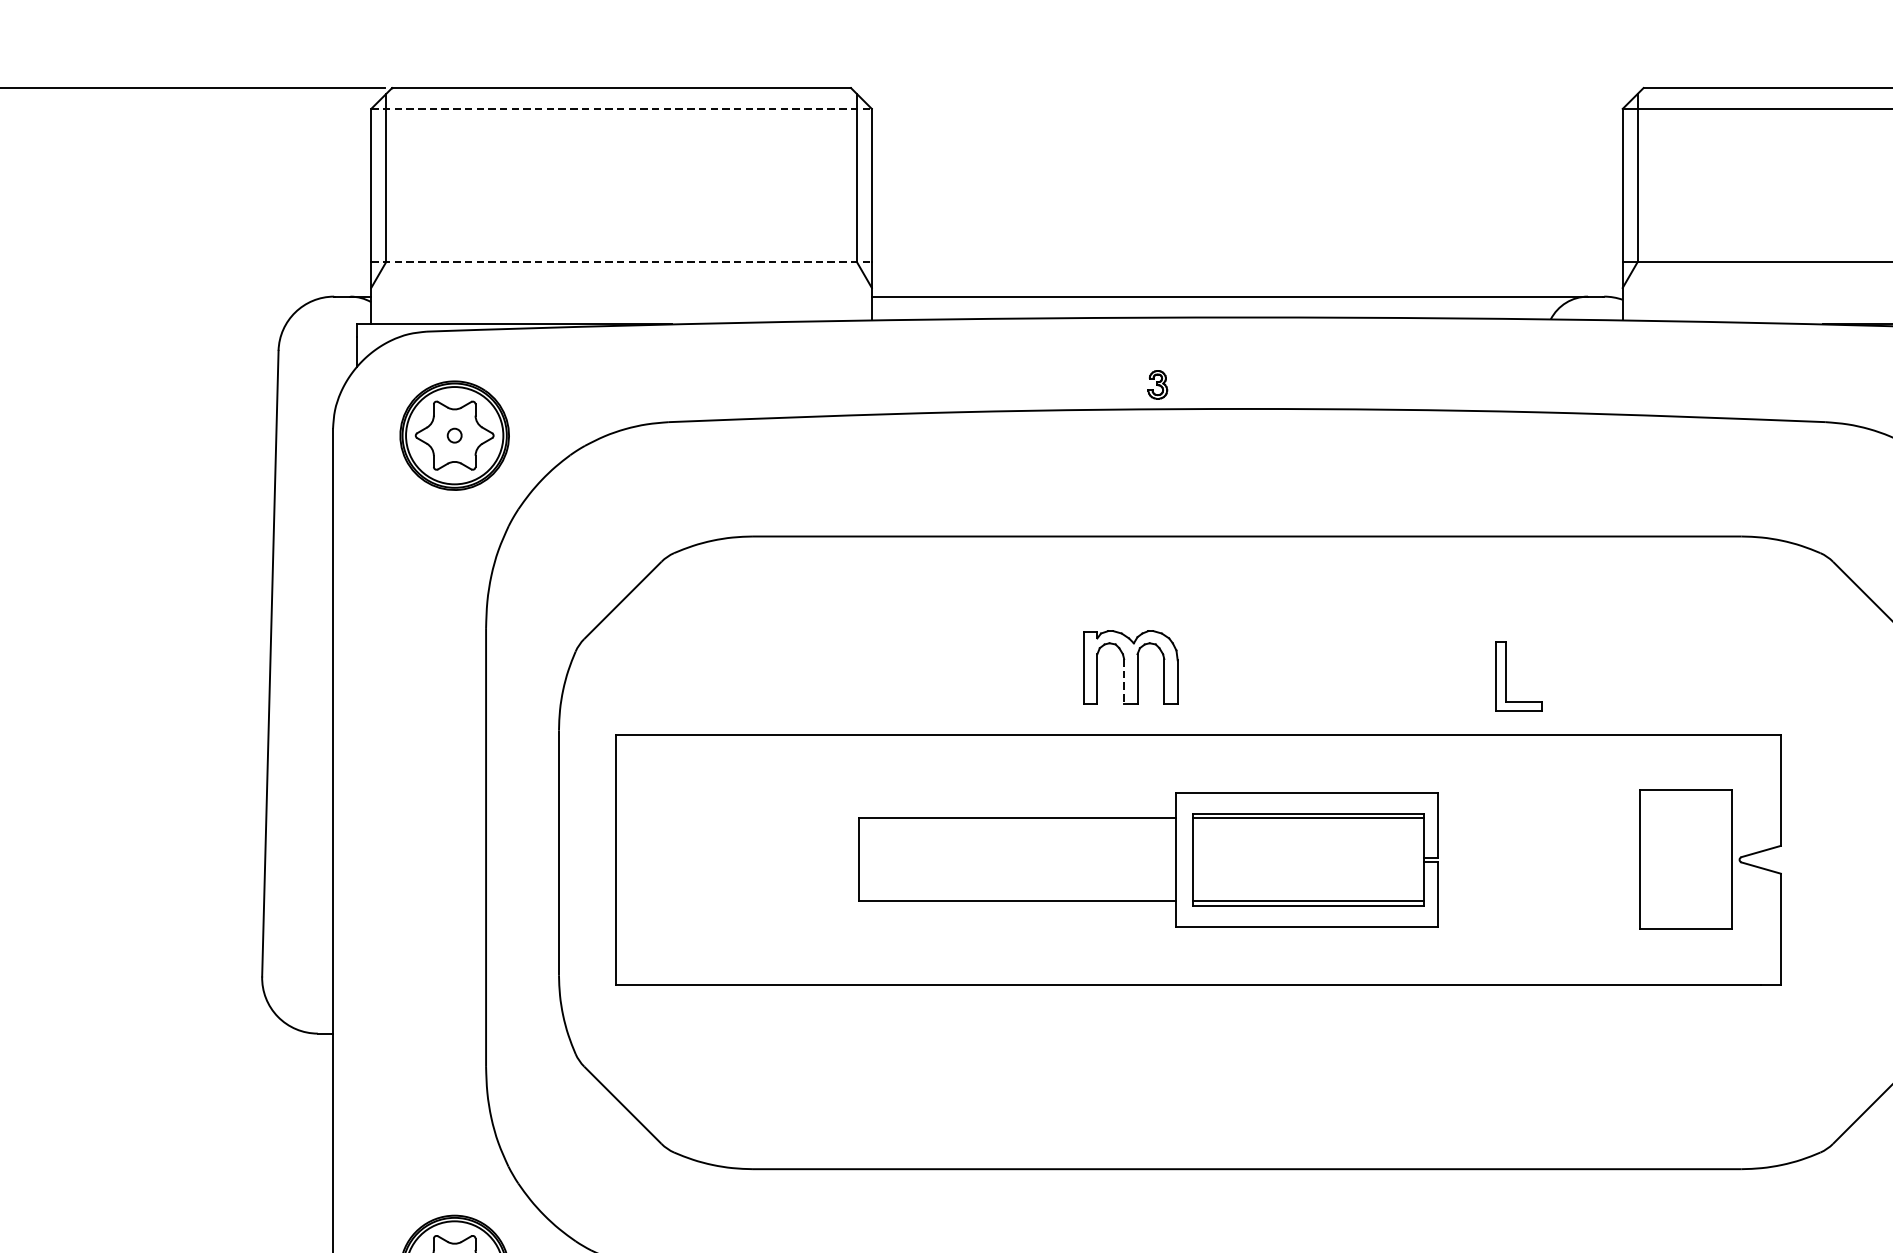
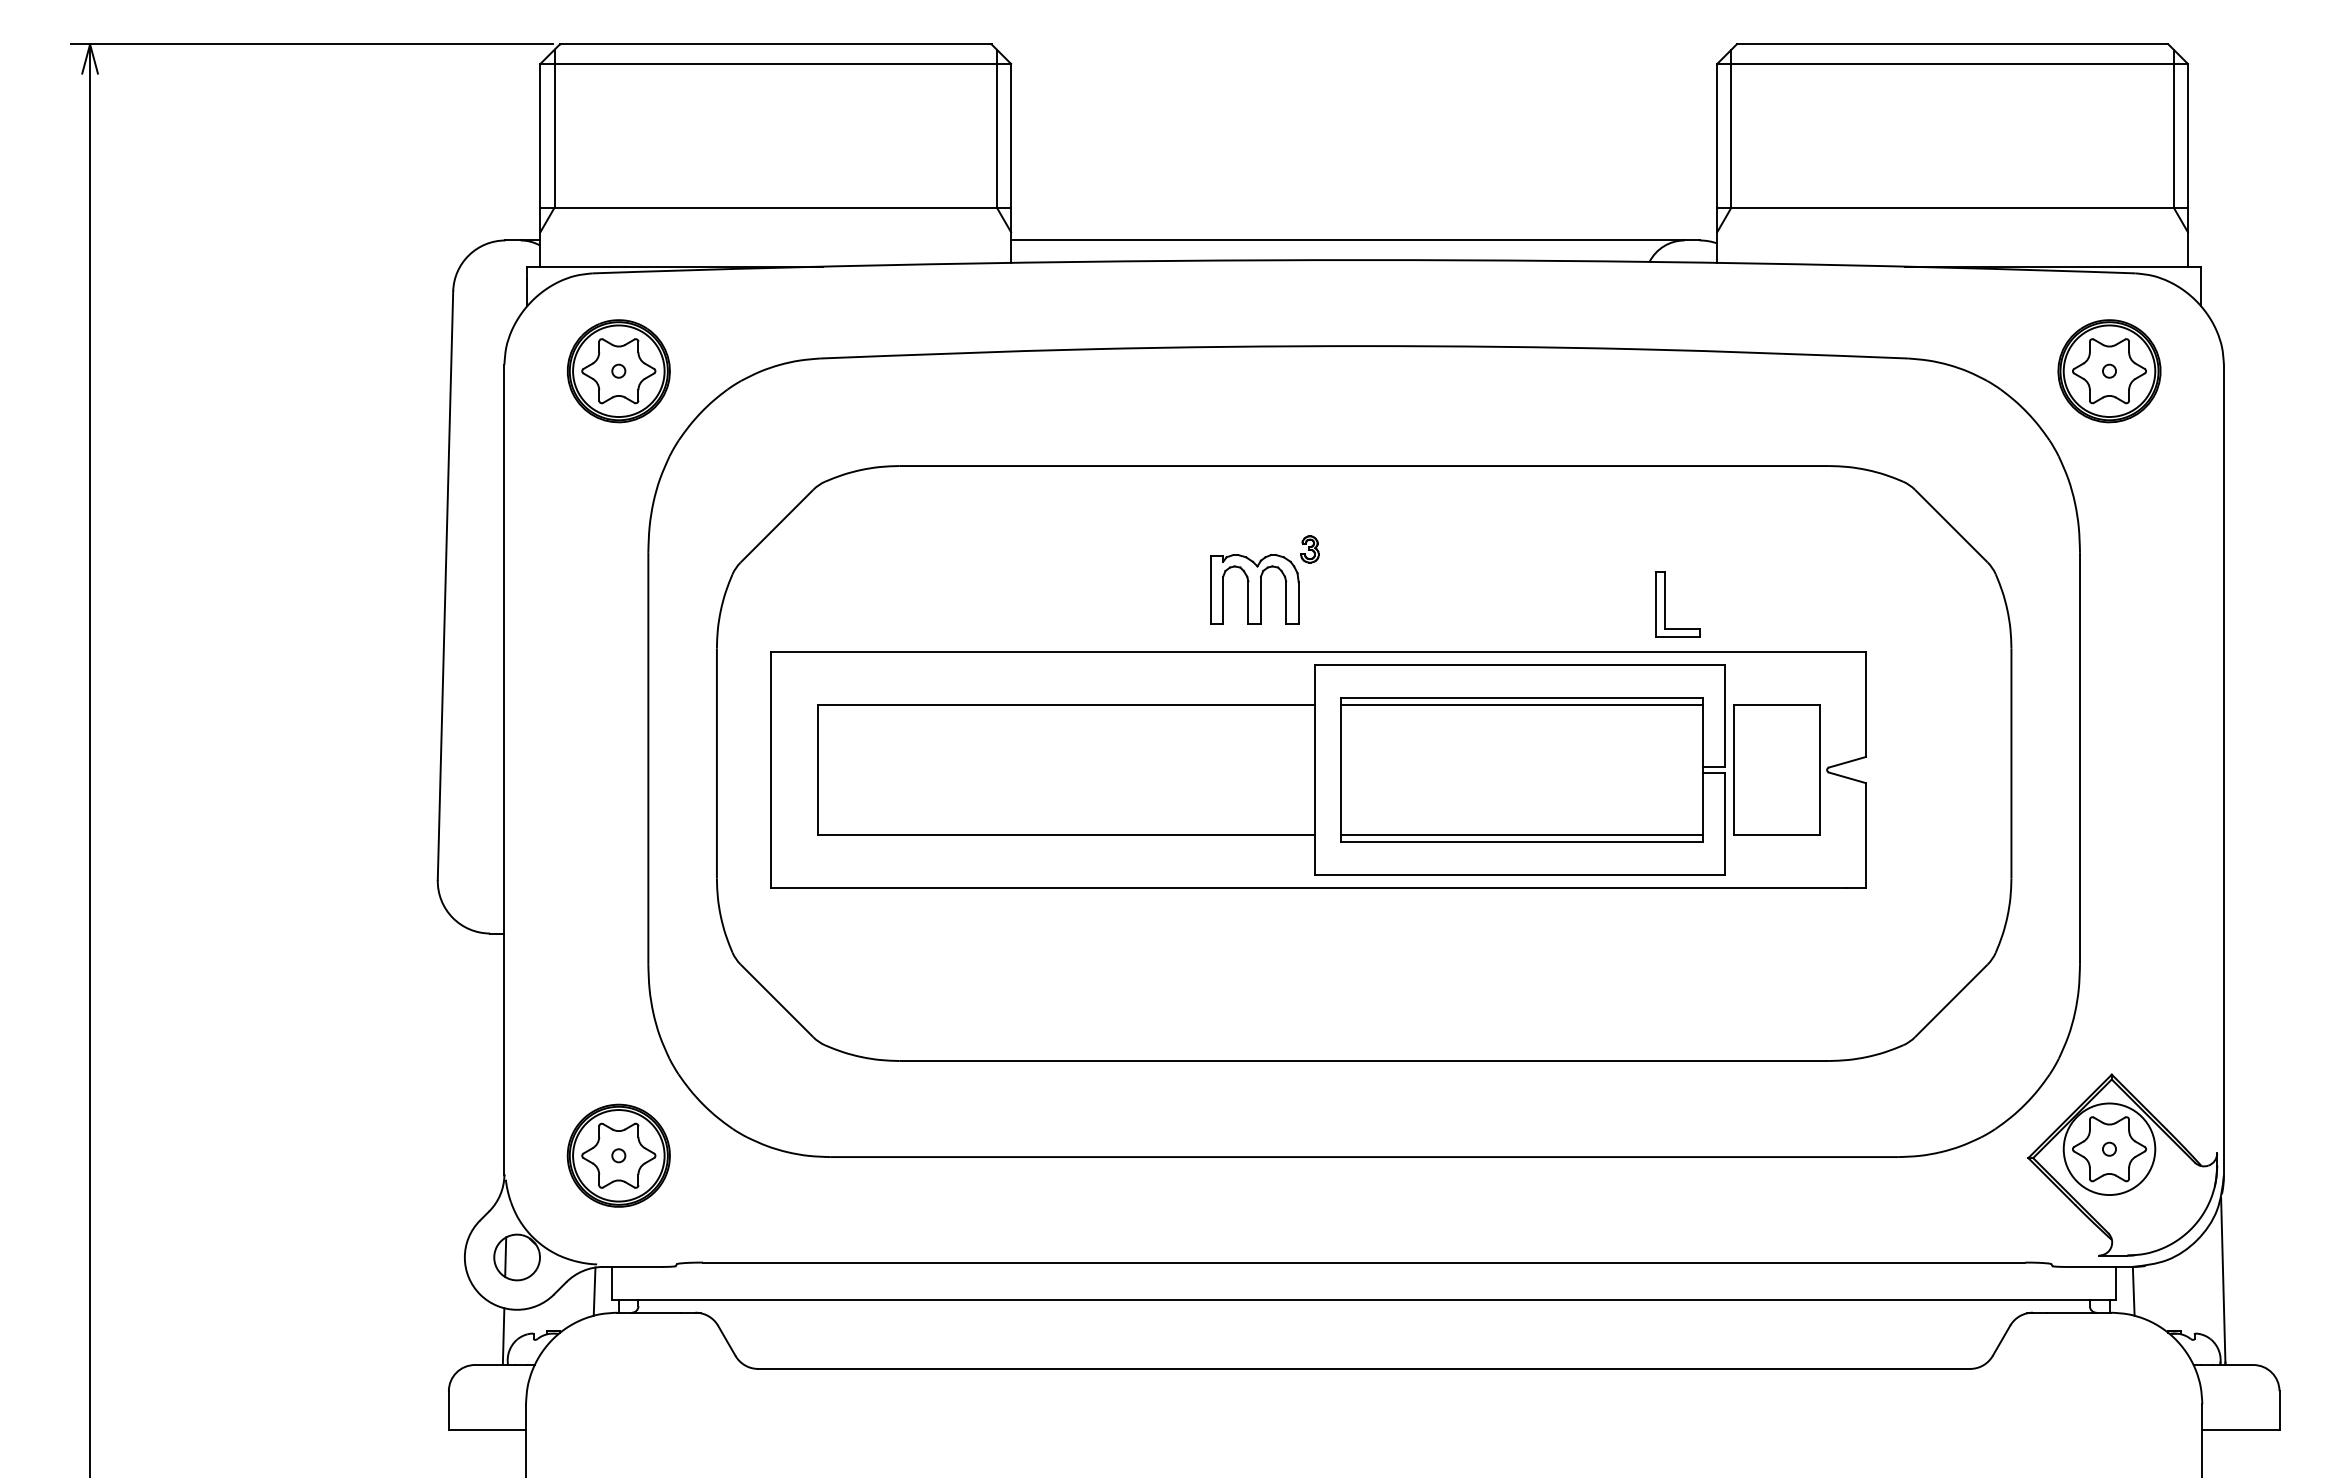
line: (622, 108) -> (776, 63), dashed -> solid
line: (622, 261) -> (776, 207), dashed -> solid
part: (1157, 384) -> (1309, 549), moved
part: (1506, 676) -> (1665, 604), moved
line: (1124, 681) -> (1248, 602), dashed -> solid
part: (1148, 859) -> (1271, 769), size x1.67

